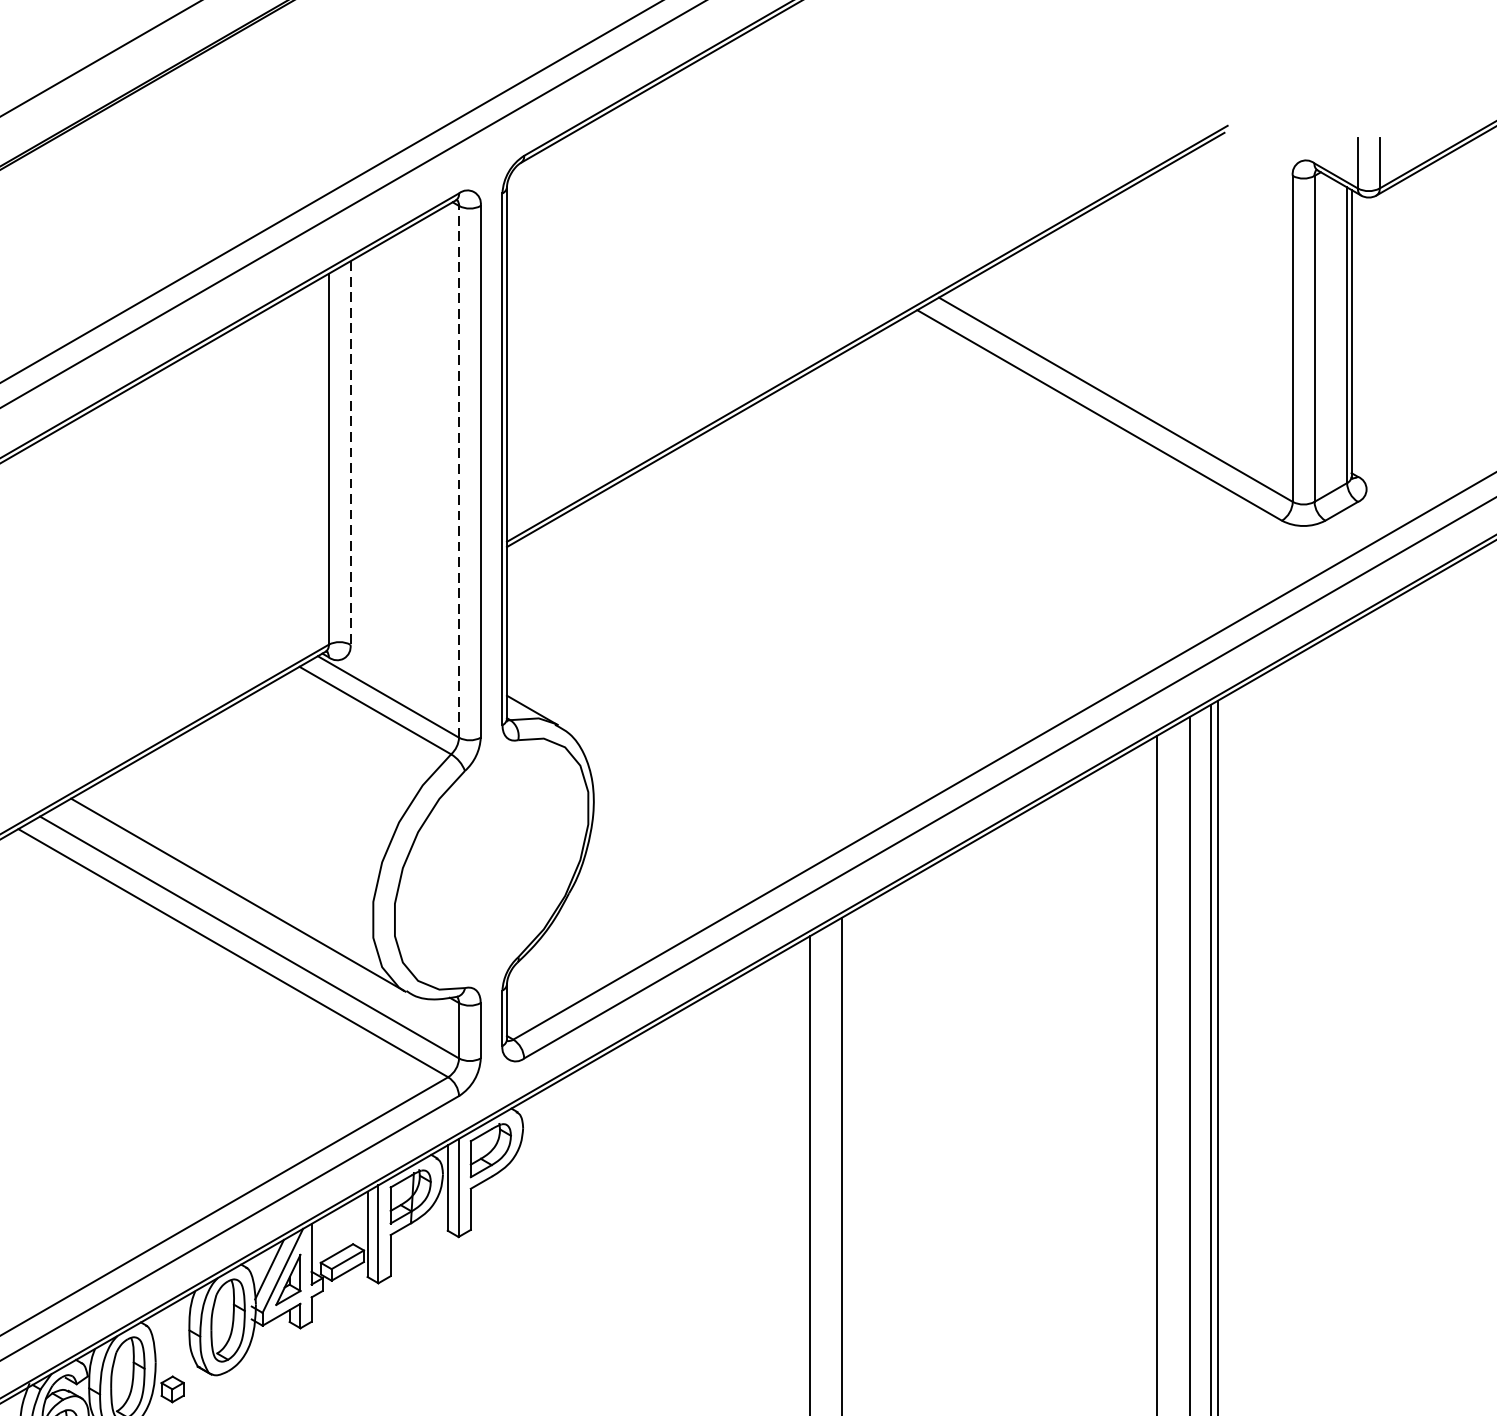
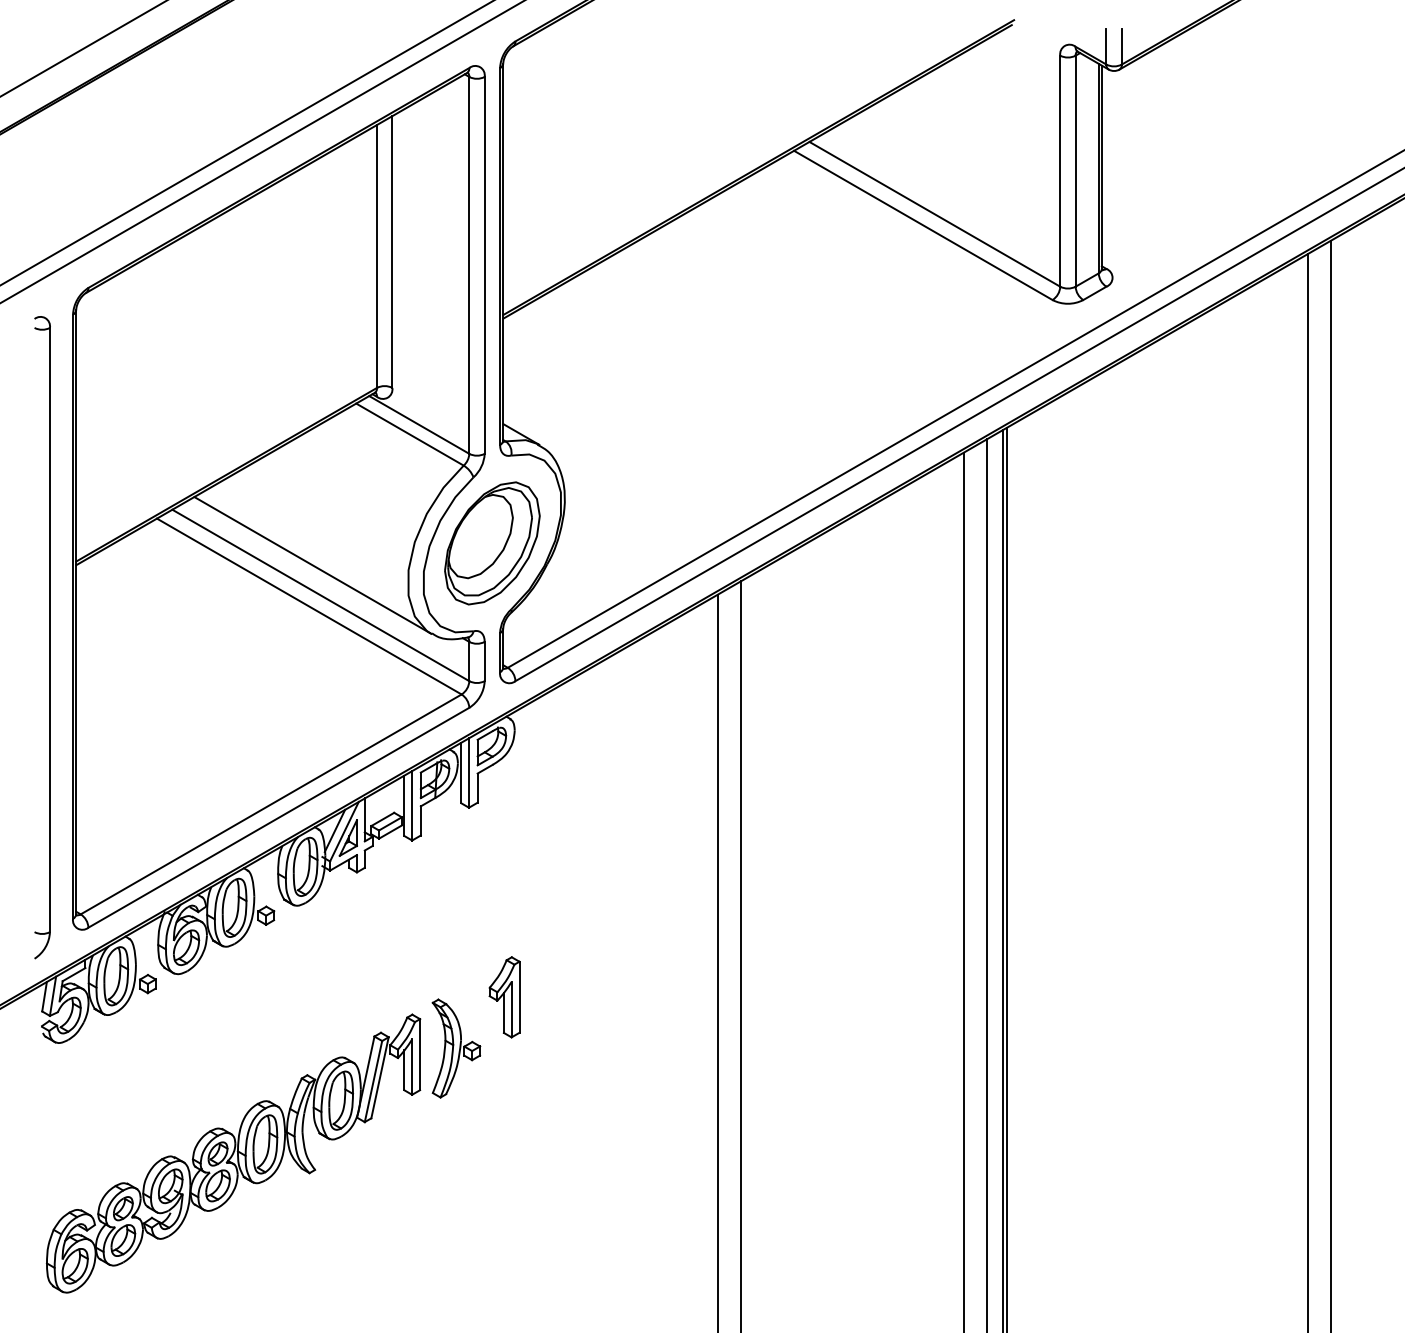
line: (350, 453) -> (392, 252), dashed -> solid
line: (459, 470) -> (469, 264), dashed -> solid
part: (491, 864) -> (492, 543), added

